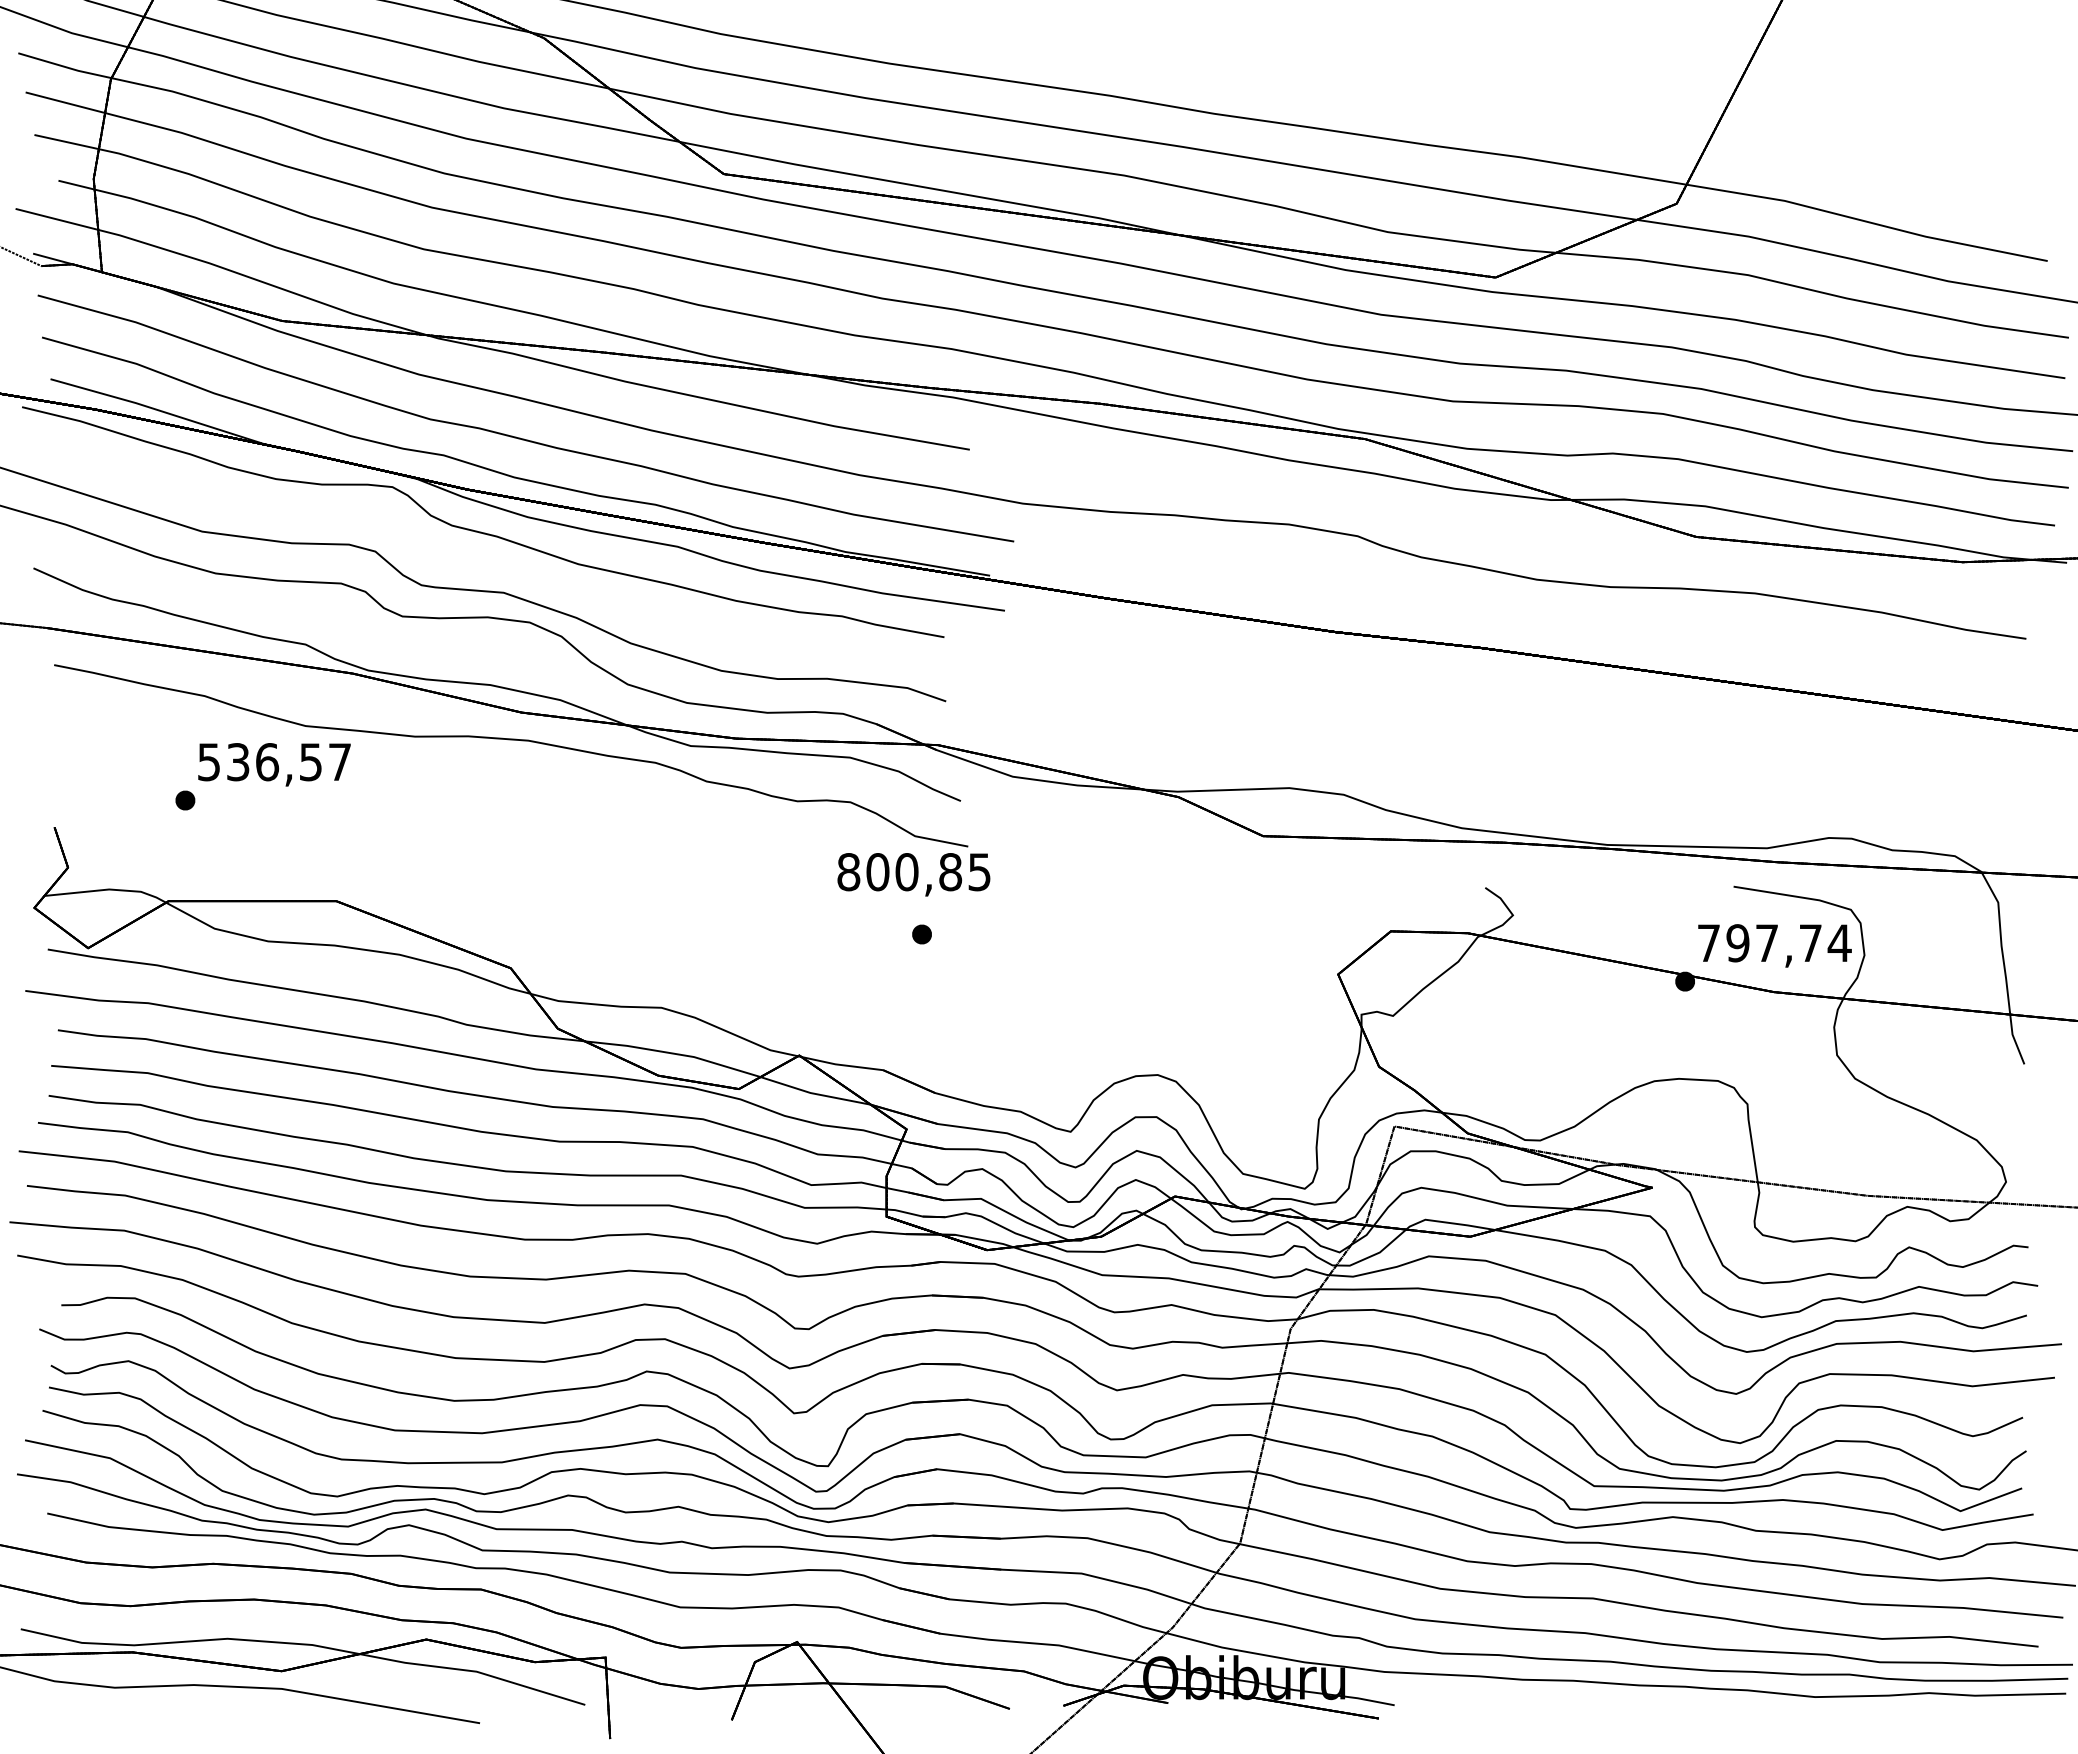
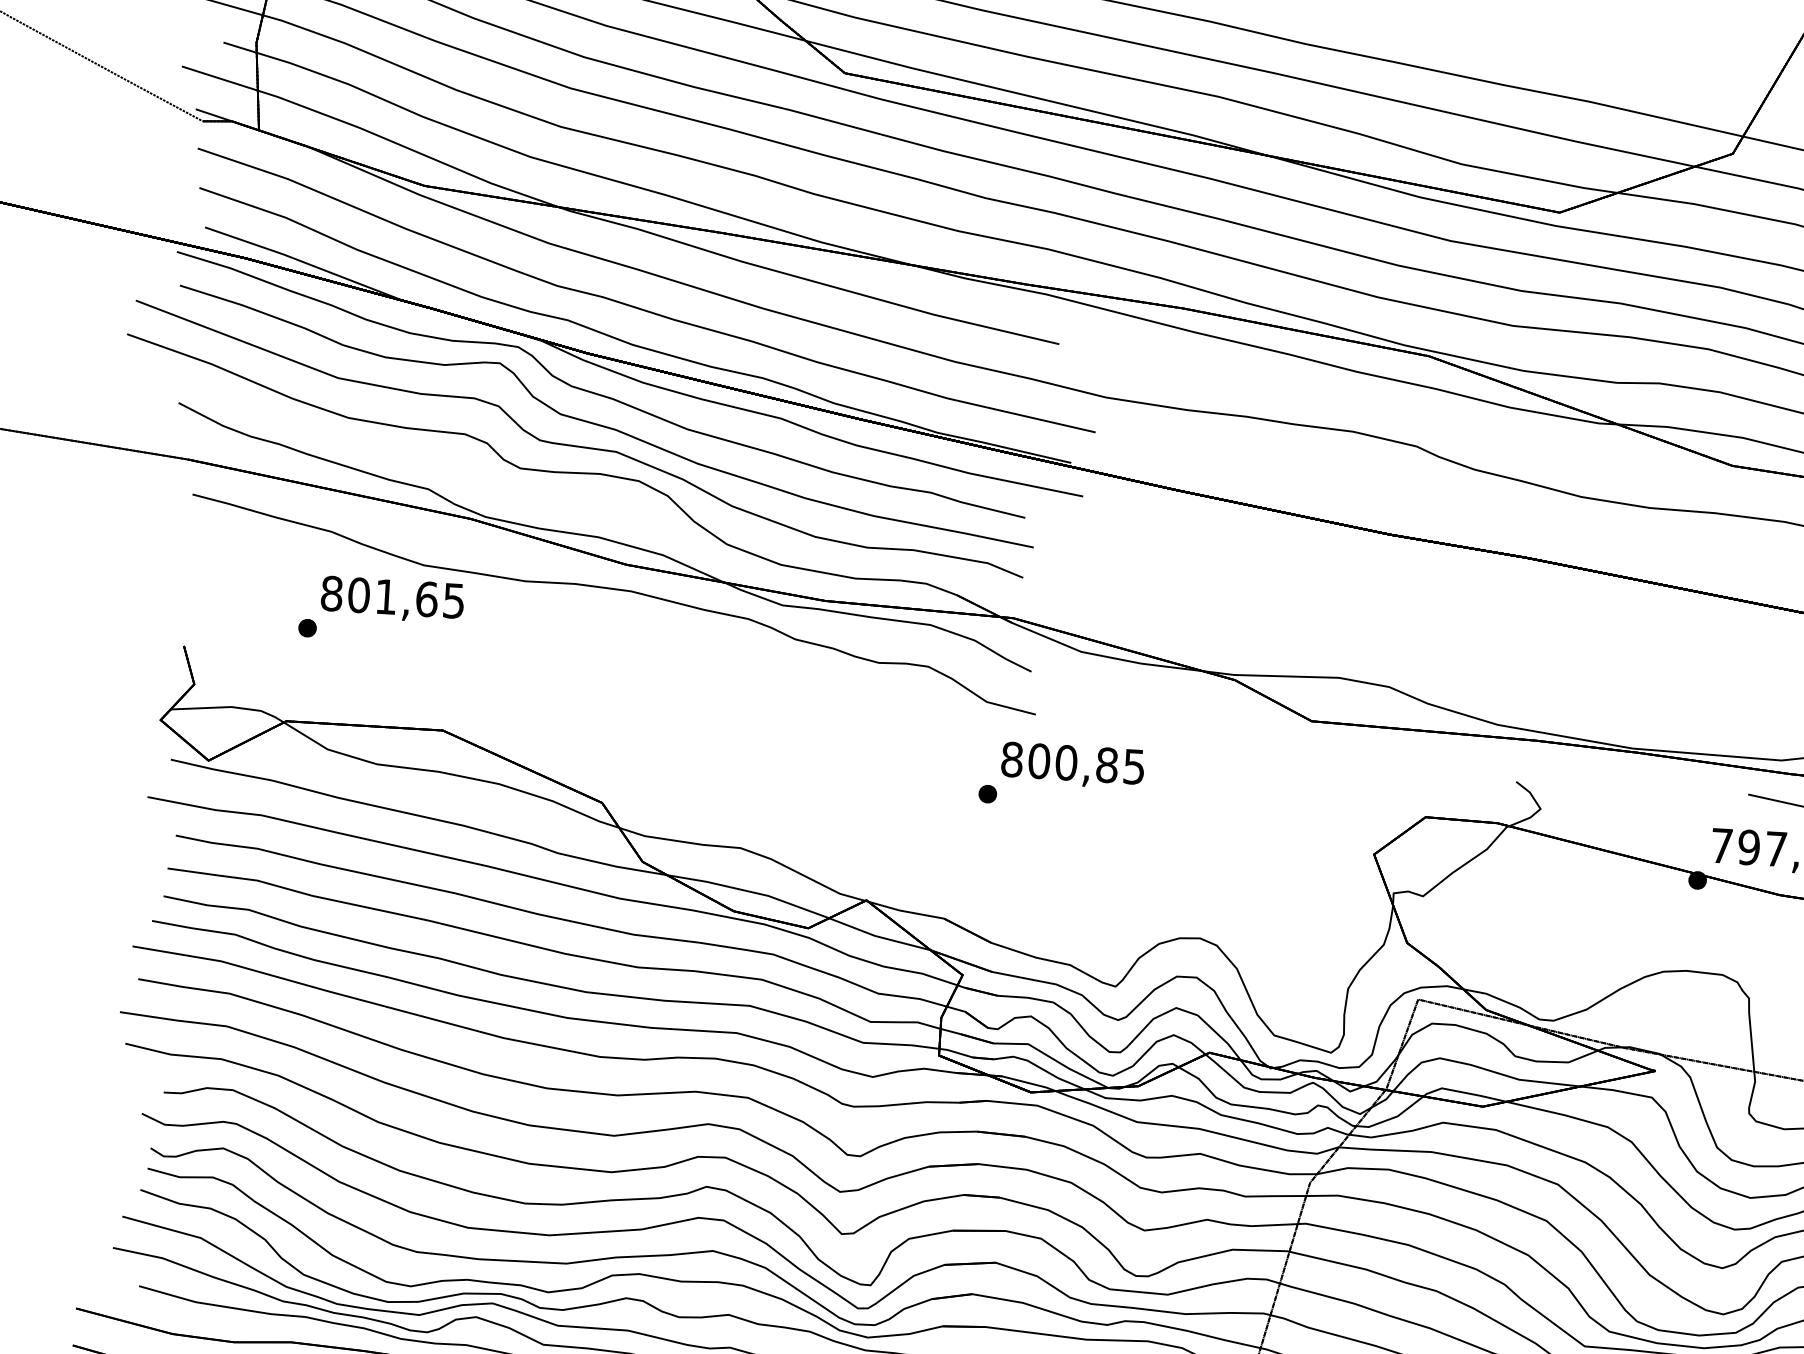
curve: (490, 565) -> (605, 425), added
text: (273, 762) -> (391, 597), 536,57 -> 801,65
text: (913, 874) -> (1072, 765), moved

